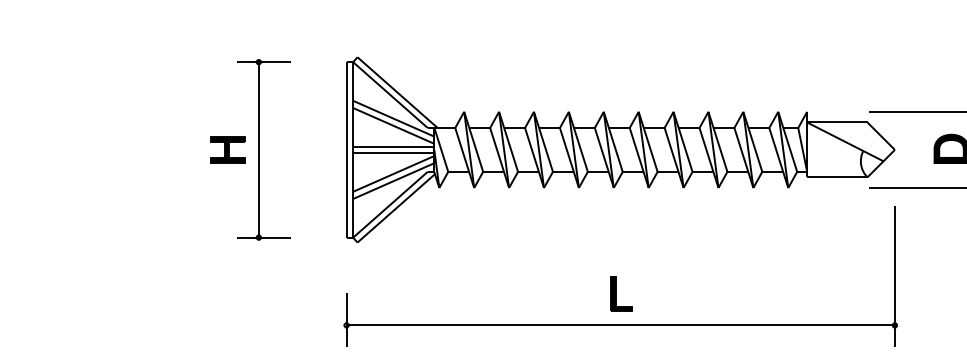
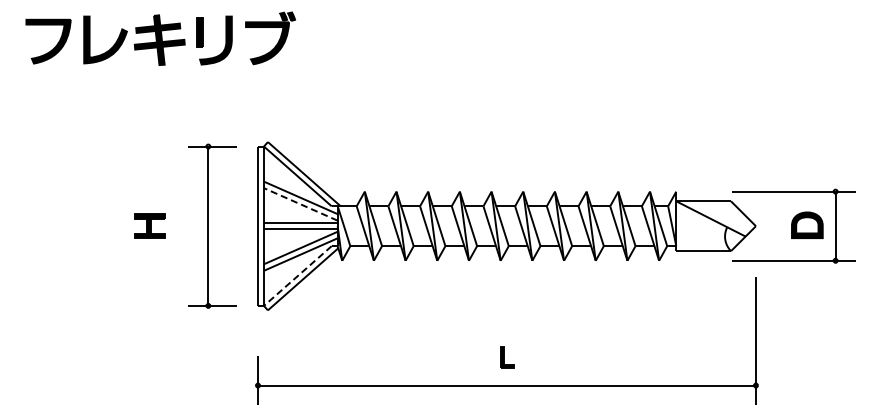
line: (393, 125) -> (300, 204), solid -> dashed
part: (263, 149) -> (212, 225), moved
line: (390, 205) -> (297, 276), solid -> dashed
part: (621, 294) -> (507, 357), size x0.7

